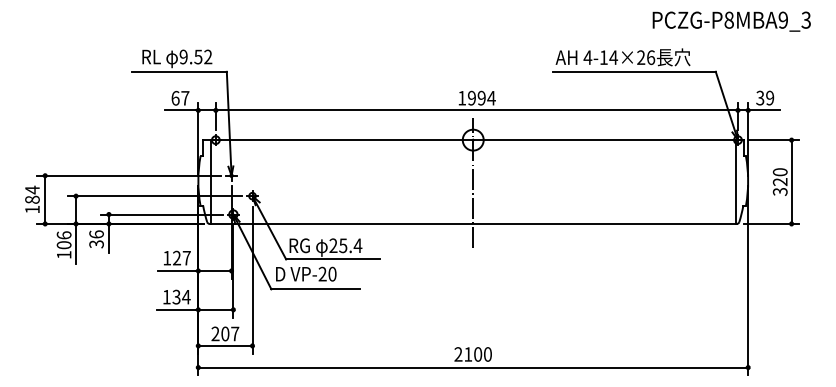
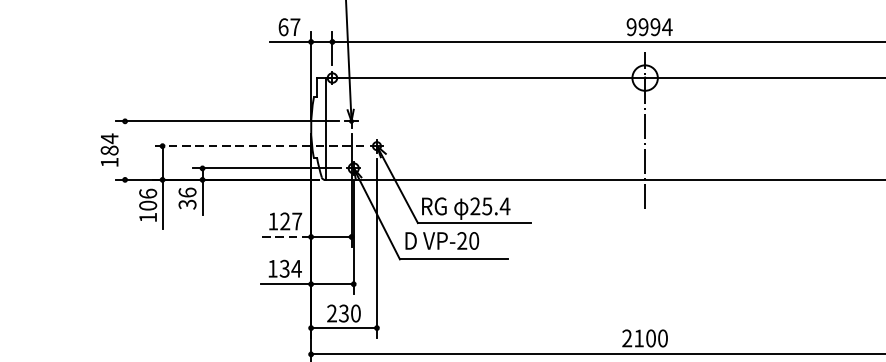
text: (462, 97) -> (632, 26), 1994 -> 9994
line: (154, 196) -> (257, 146), solid -> dashed
line: (45, 199) -> (125, 150), removed
line: (177, 270) -> (285, 236), solid -> dashed
text: (230, 333) -> (350, 312), 207 -> 230

